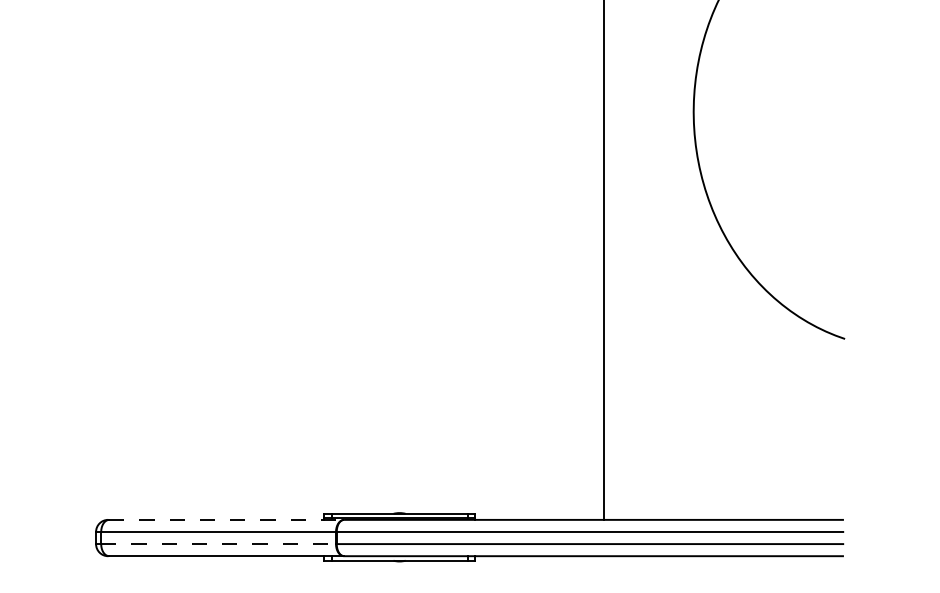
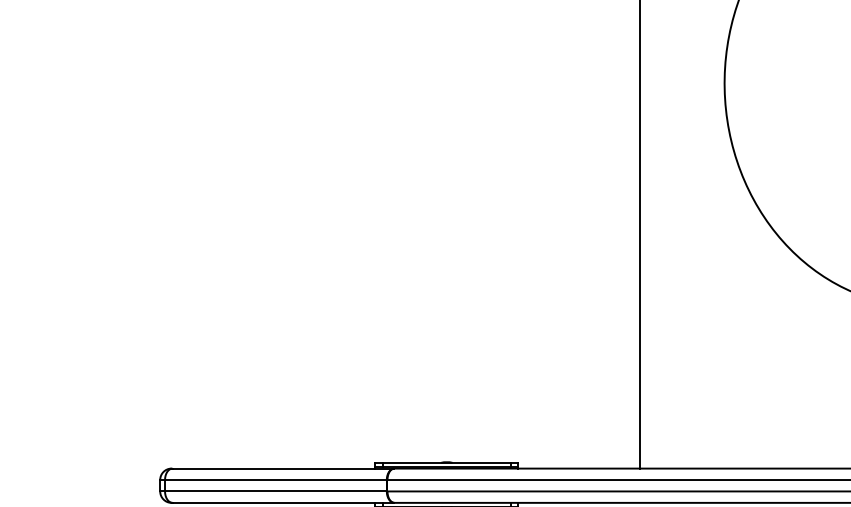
line: (227, 519) -> (284, 468), dashed -> solid
line: (219, 544) -> (276, 491), dashed -> solid

